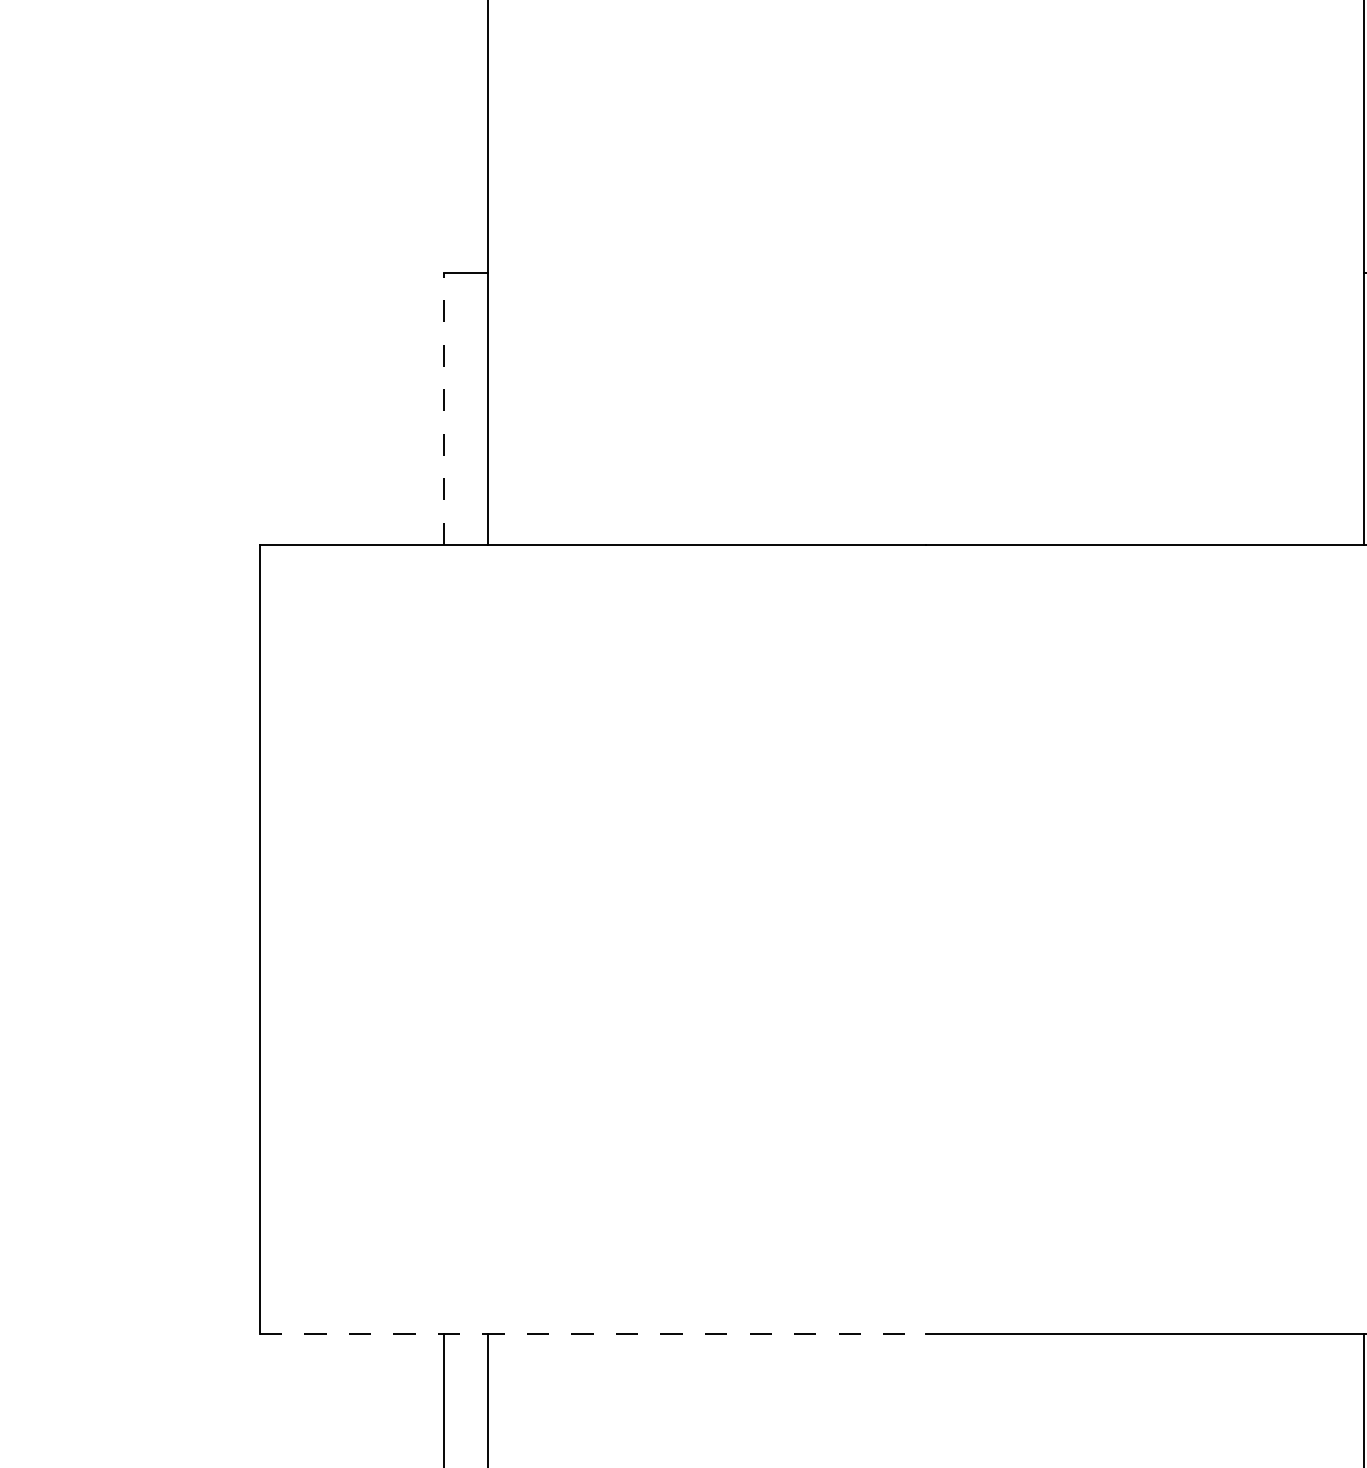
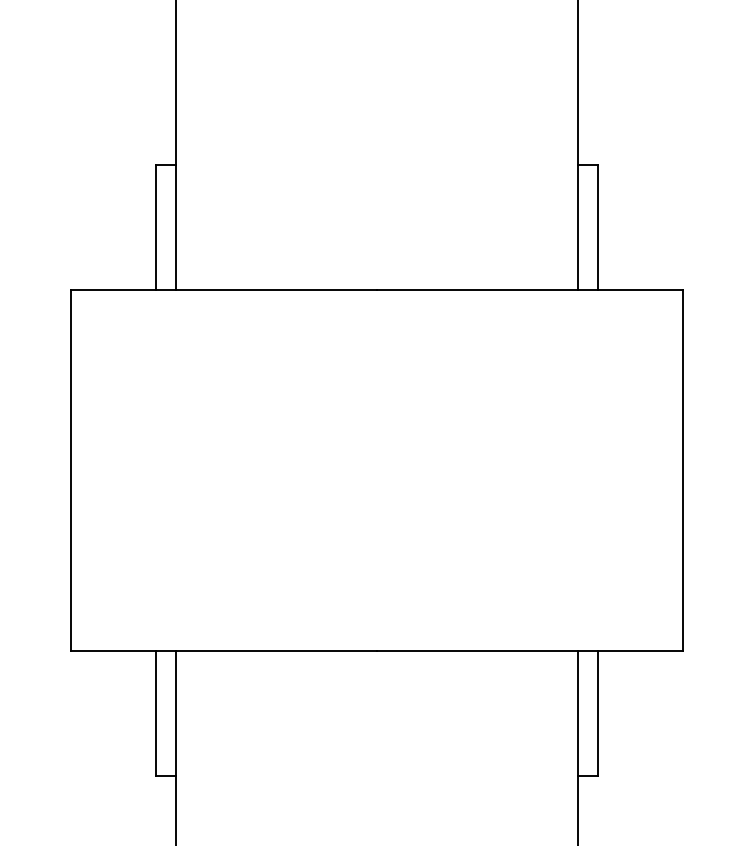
line: (443, 407) -> (155, 226), dashed -> solid
line: (593, 1333) -> (224, 651), dashed -> solid

